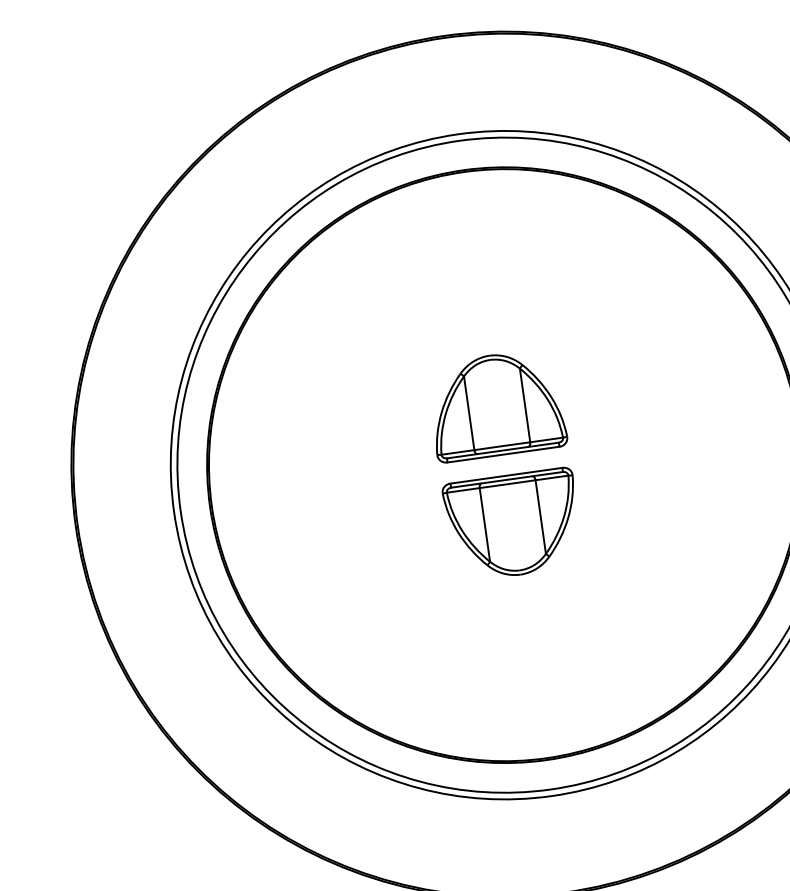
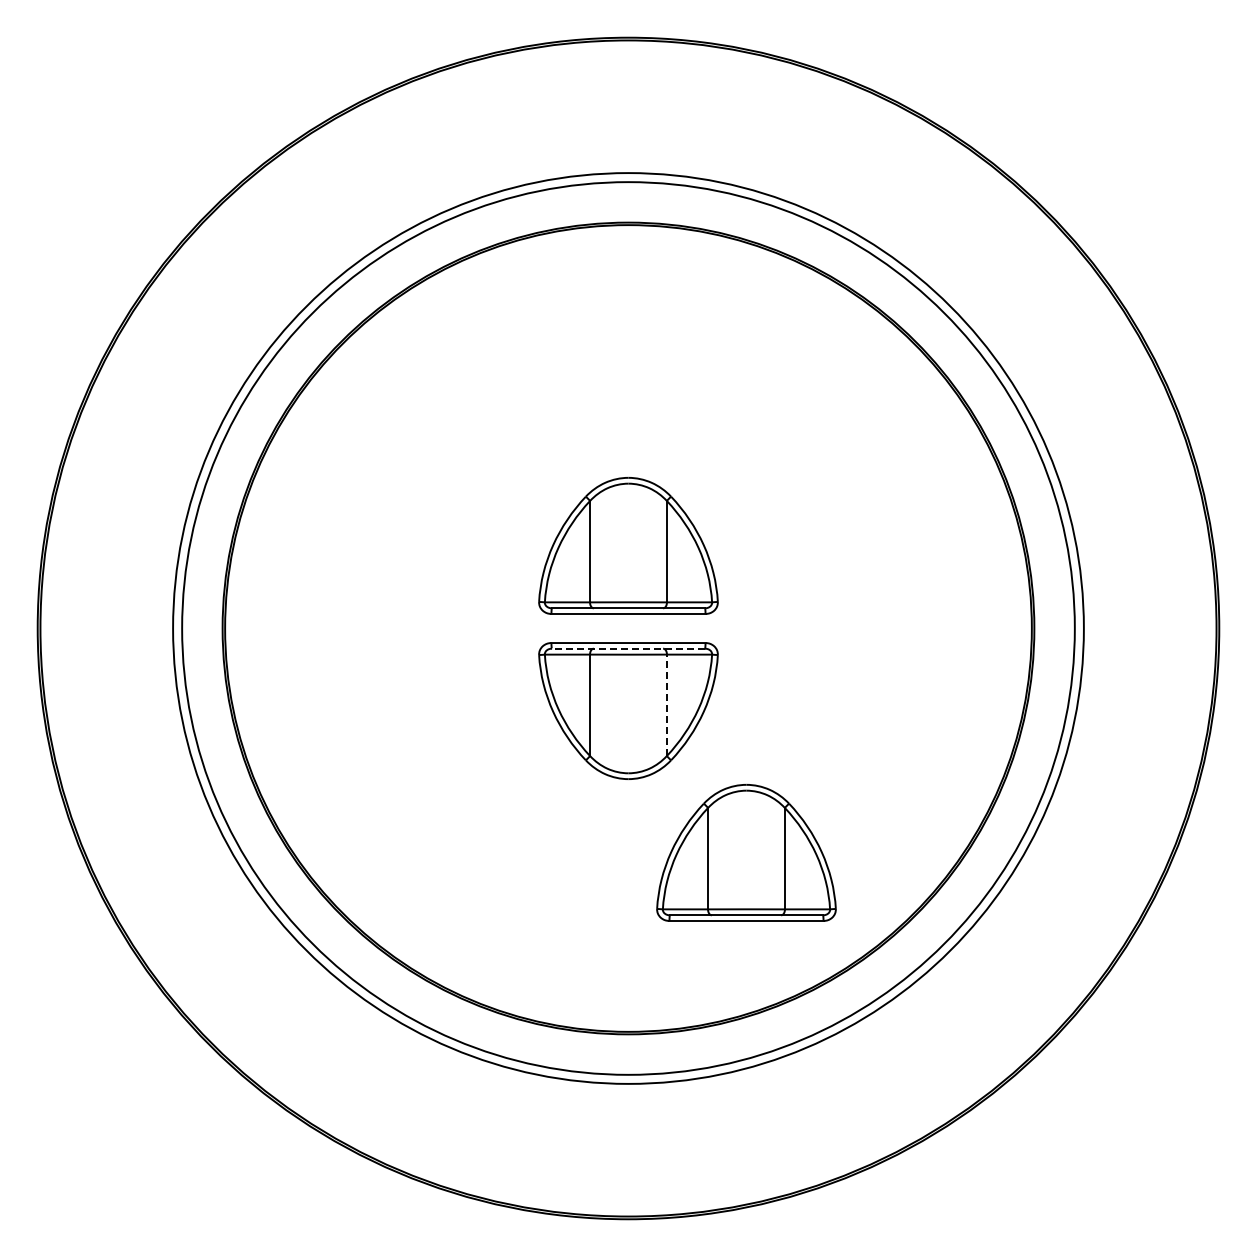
line: (507, 479) -> (628, 648), solid -> dashed
line: (540, 517) -> (666, 705), solid -> dashed
part: (613, 615) -> (746, 852), added

